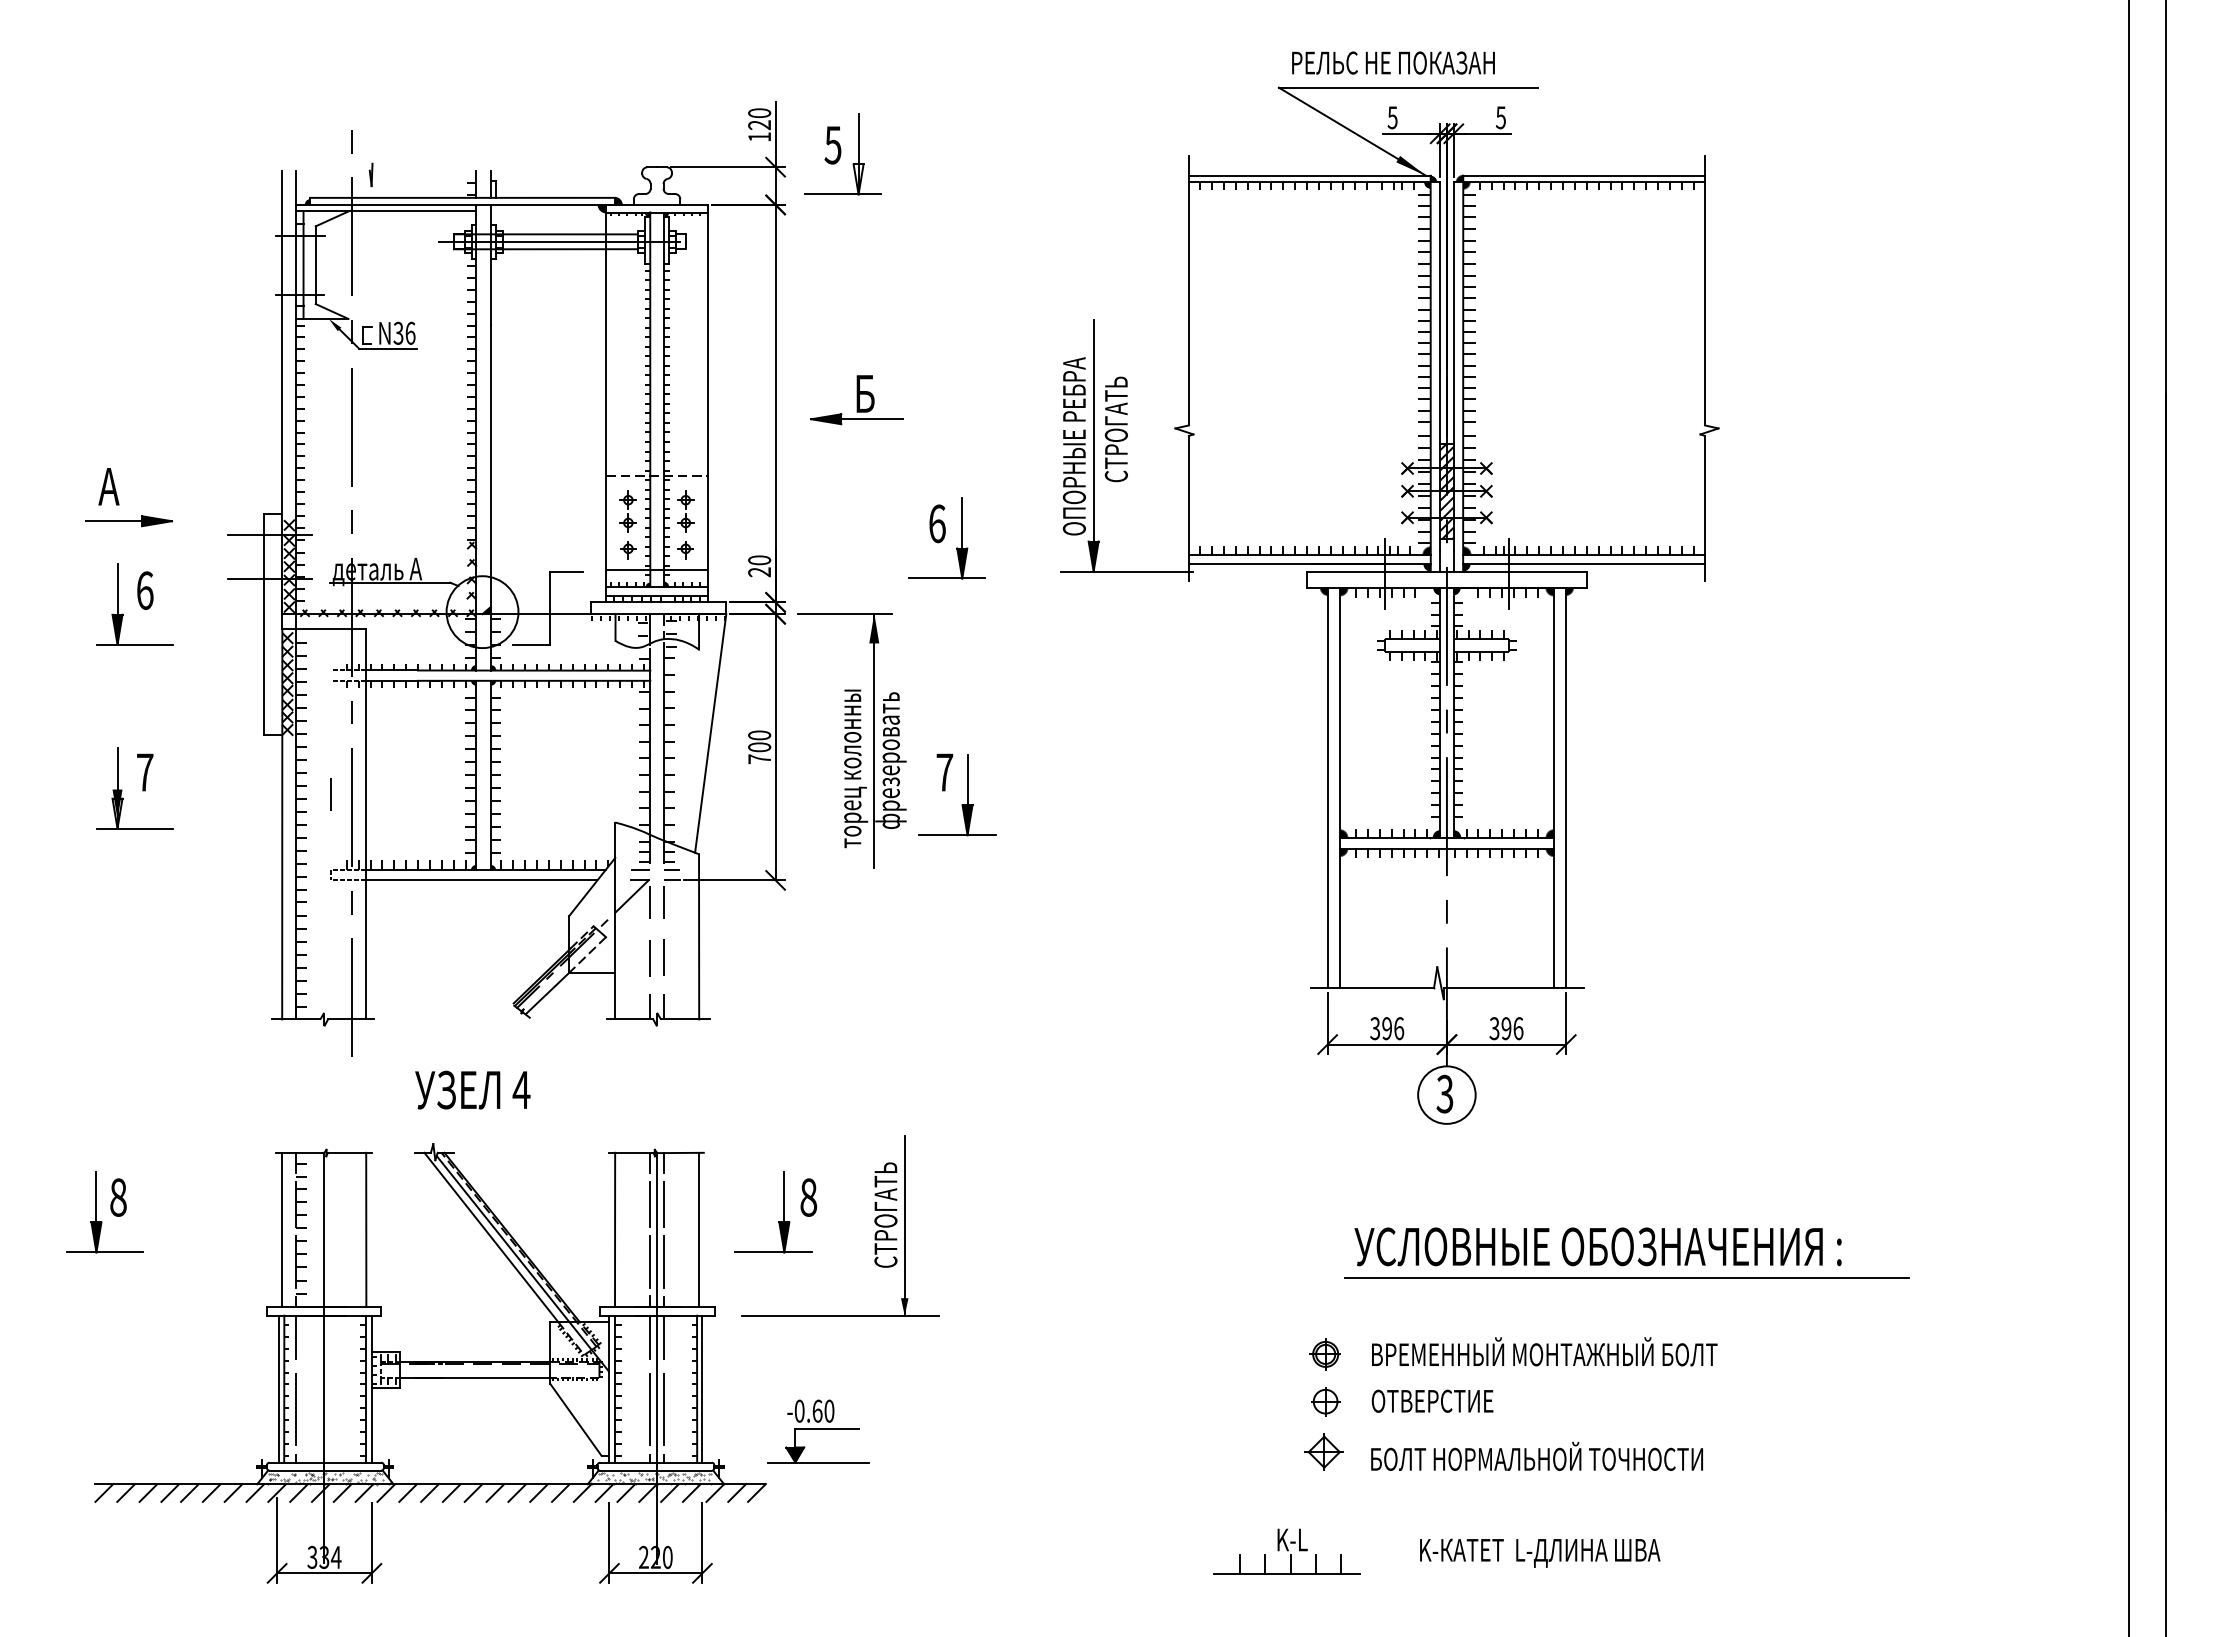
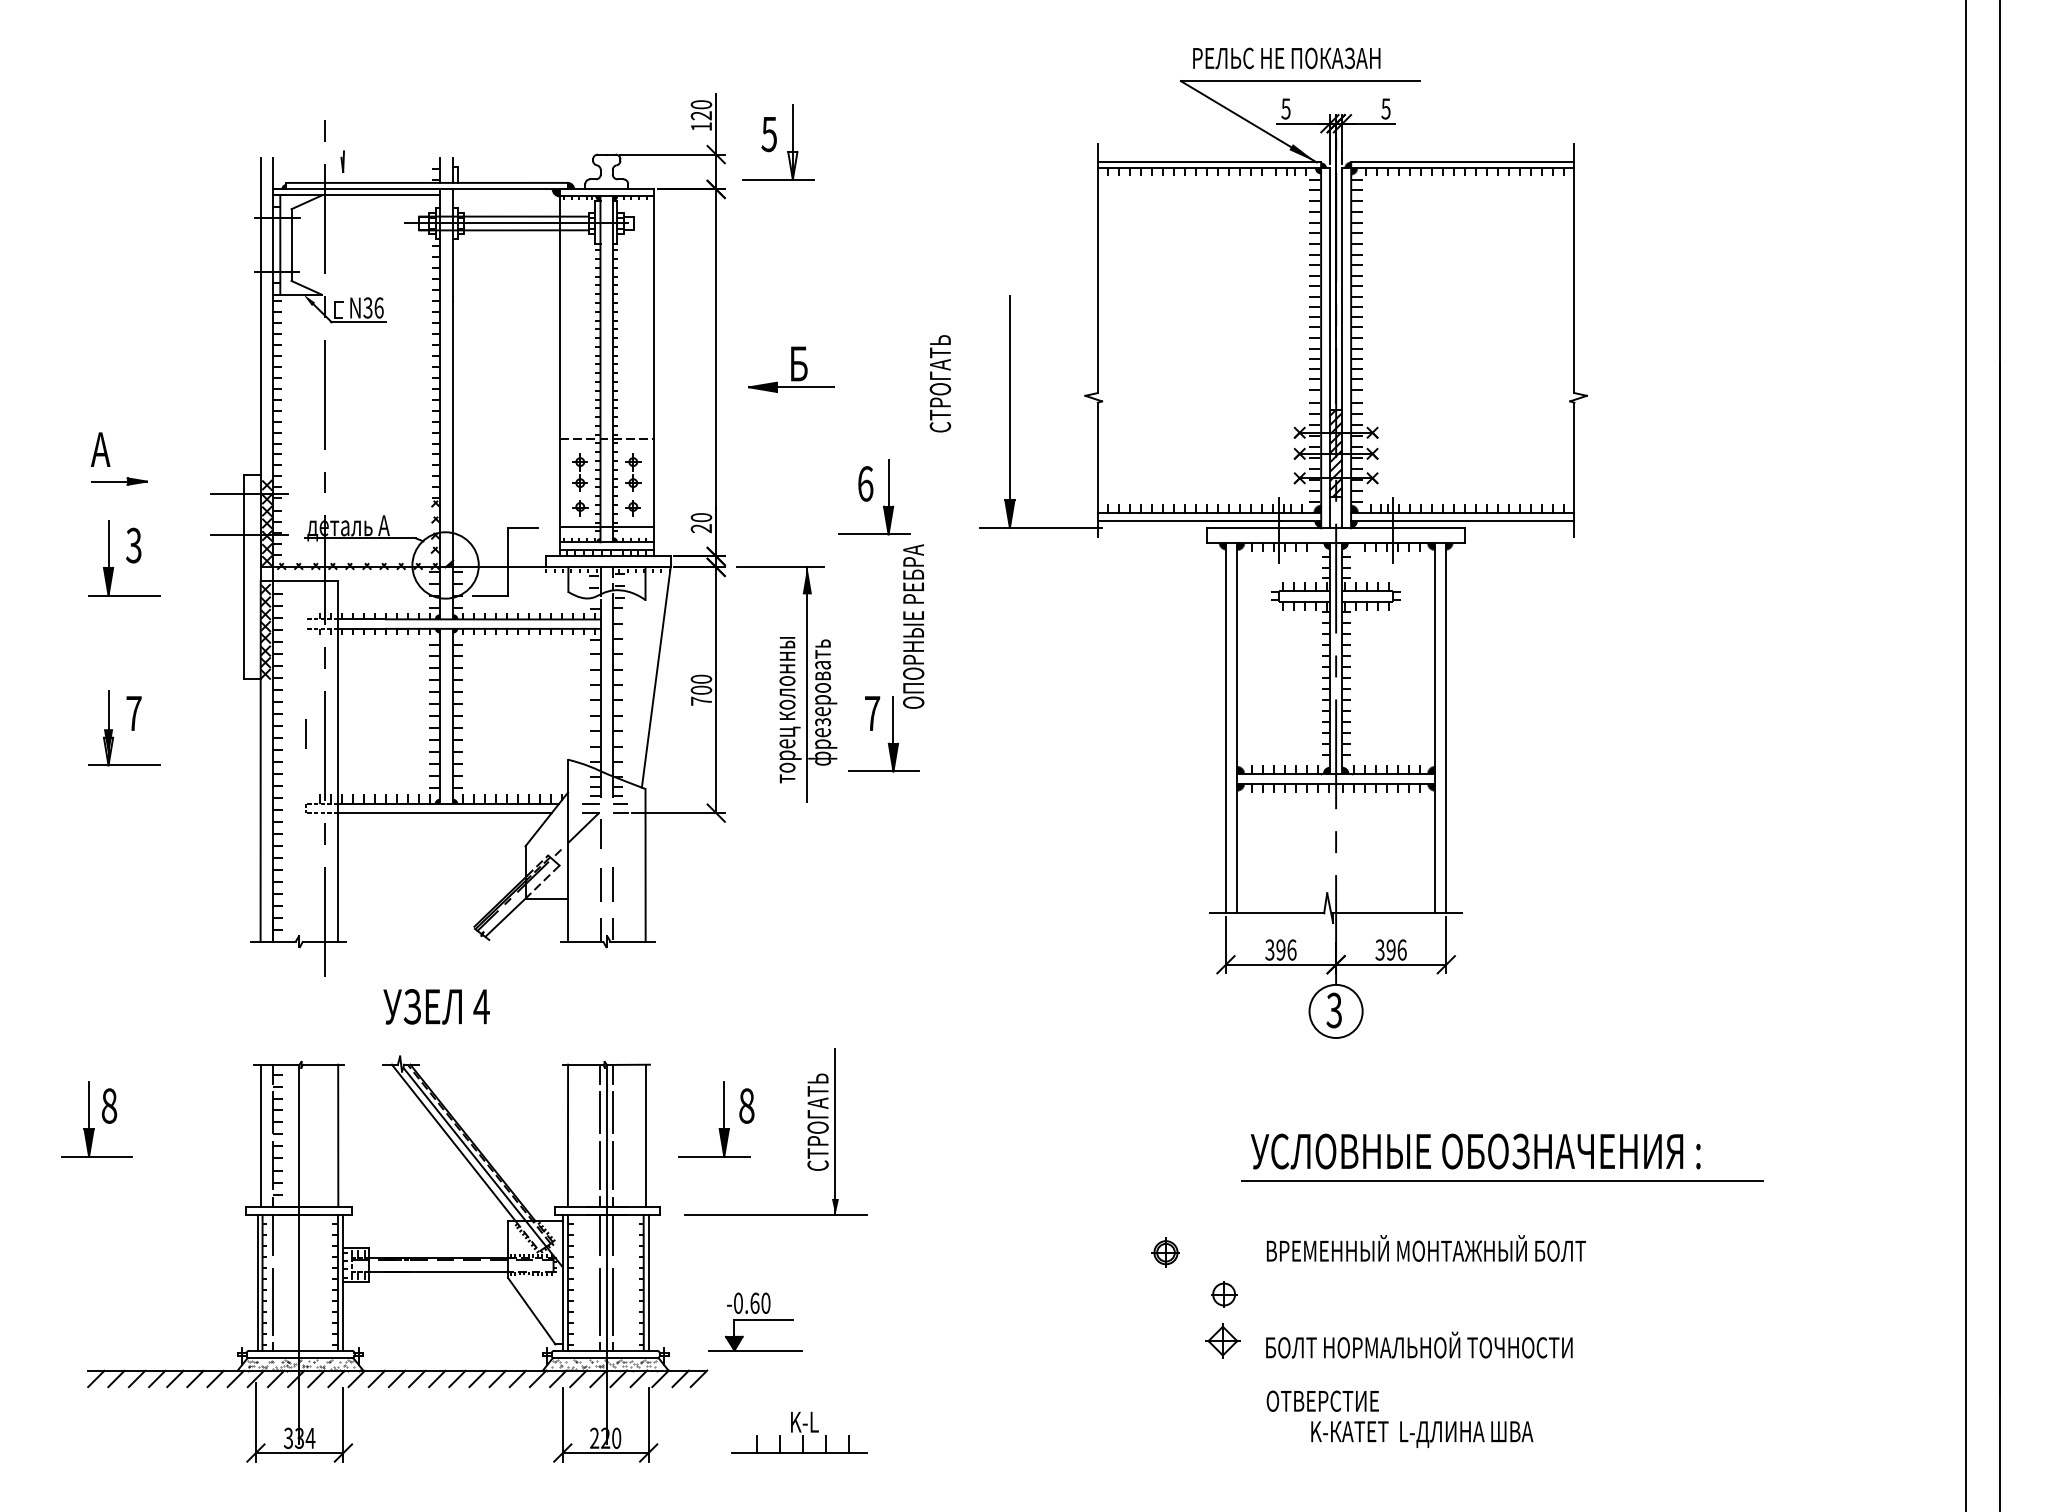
text: (1115, 429) -> (939, 383), moved
text: (1073, 446) -> (912, 626), moved
part: (128, 521) -> (118, 481), size x0.7
text: (144, 590) -> (133, 545), 6 -> 3
line: (663, 902) -> (612, 833), removed
part: (1324, 1354) -> (1164, 1252), moved
text: (1432, 1400) -> (1322, 1400), moved
part: (1286, 1551) -> (799, 1432), moved

